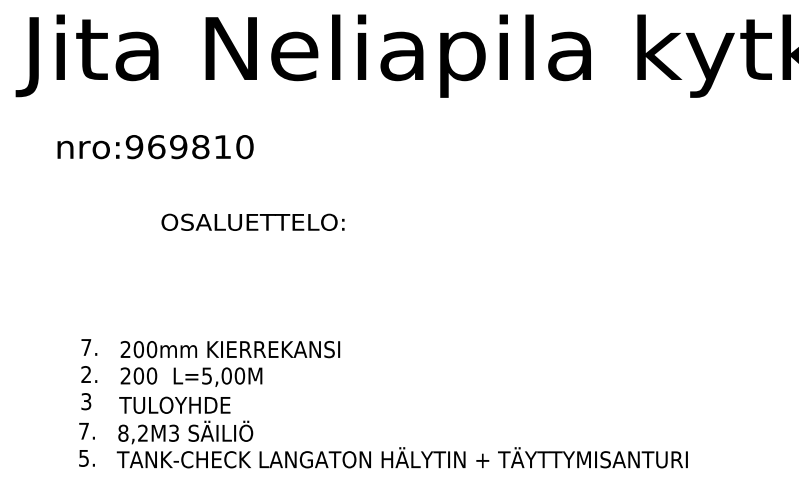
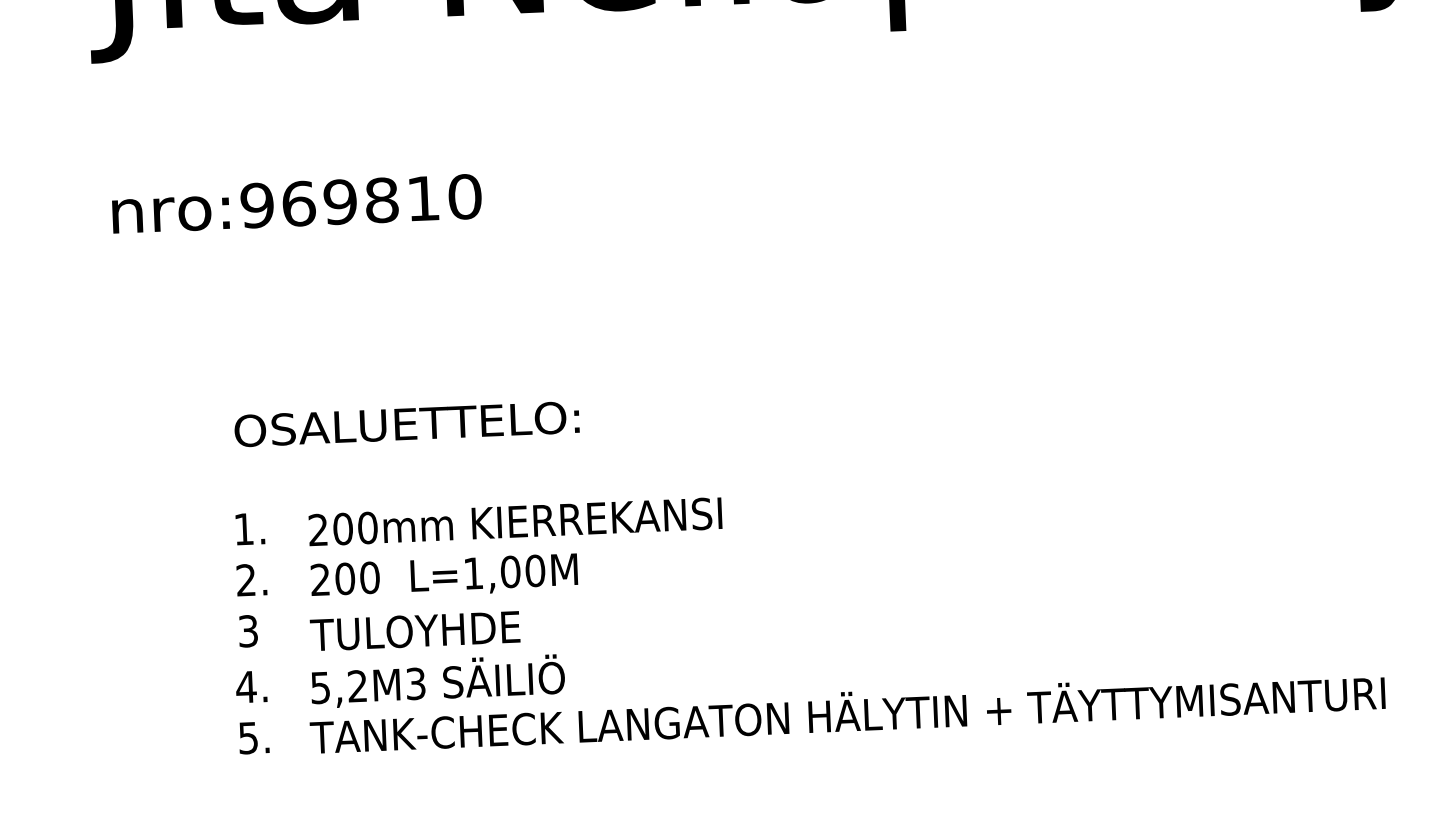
text: (155, 147) -> (296, 204), moved
text: (252, 221) -> (405, 422), moved
text: (86, 347) -> (244, 529), 7. -> 1.
text: (206, 375) -> (472, 572), L=5,00M -> L=1,00M
text: (83, 430) -> (245, 685), 7. -> 4.
text: (123, 432) -> (320, 686), 8,2M3 -> 5,2M3

